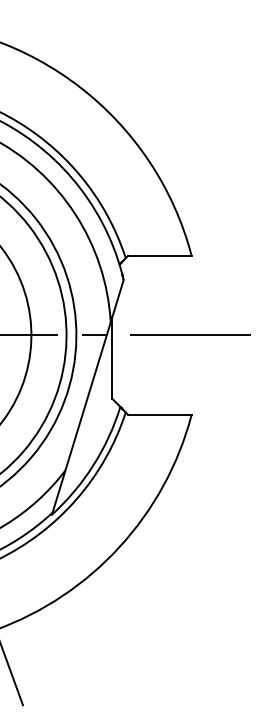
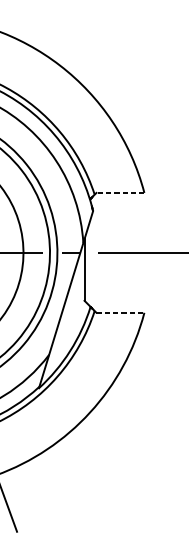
line: (159, 255) -> (120, 192), solid -> dashed
line: (159, 414) -> (120, 312), solid -> dashed

